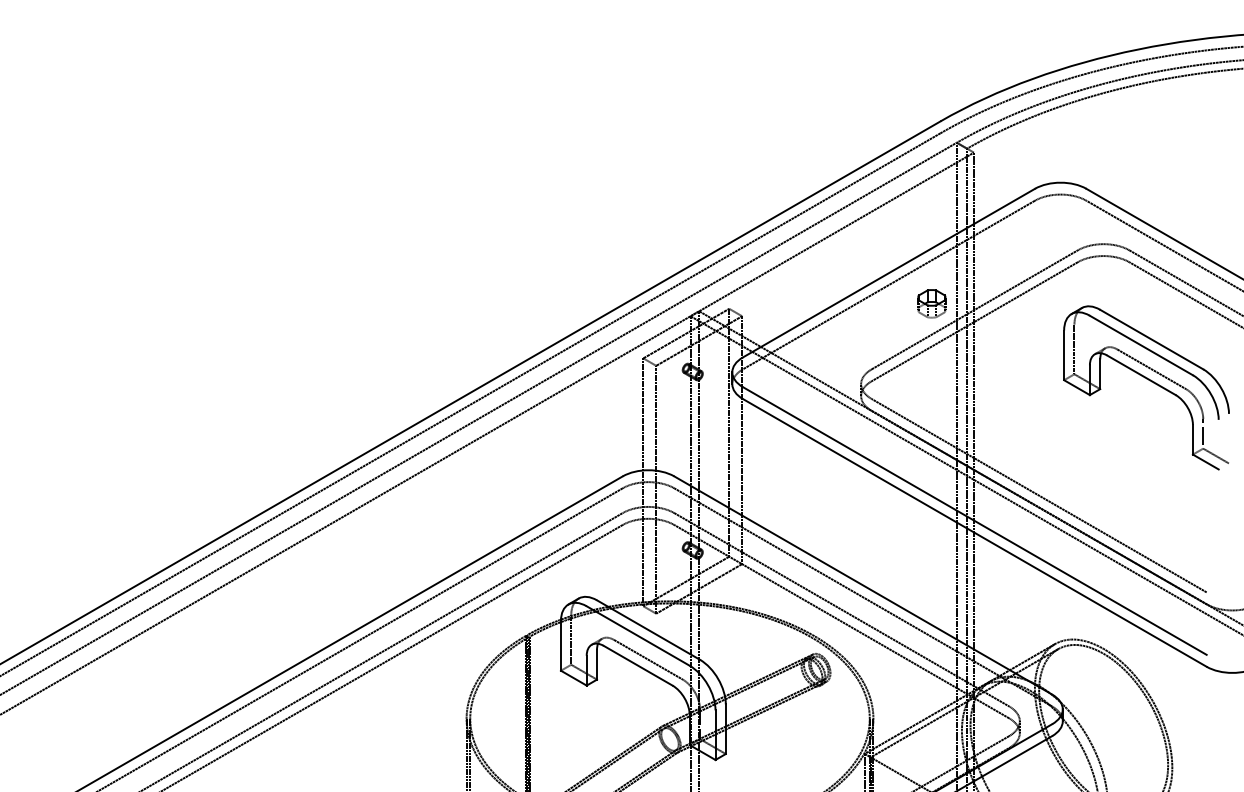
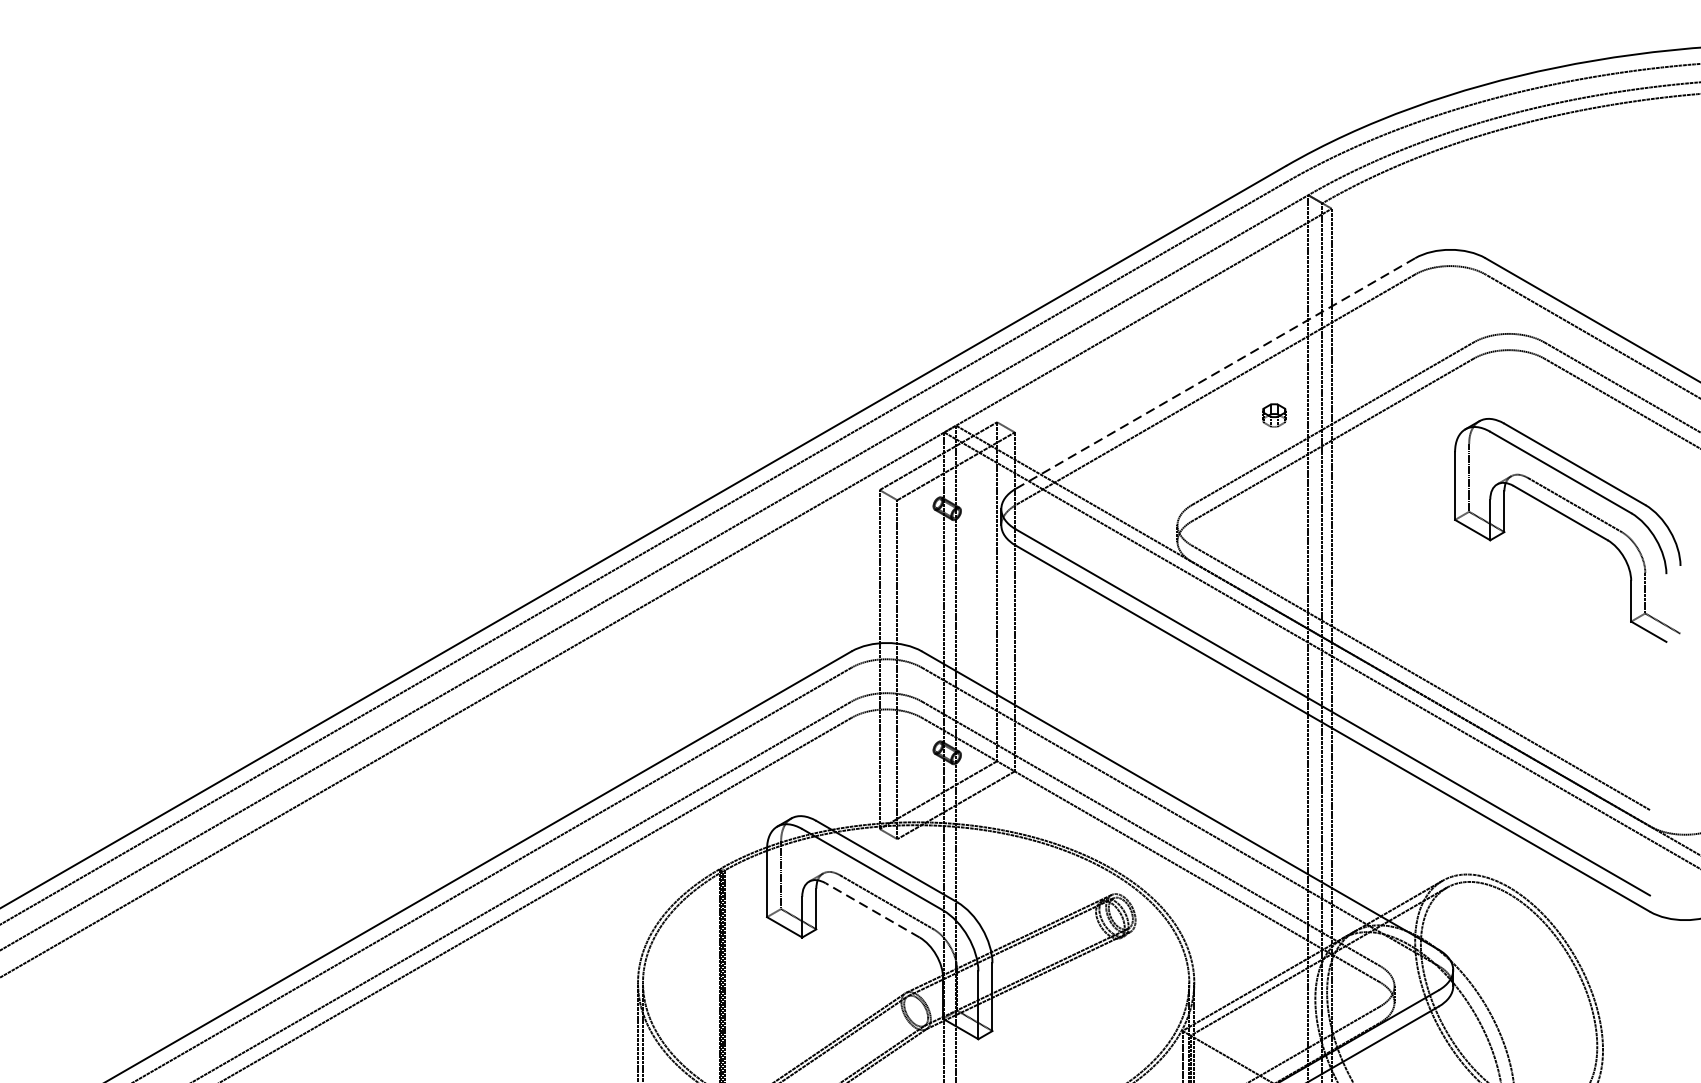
line: (888, 273) -> (1214, 373), solid -> dashed
part: (931, 303) -> (1273, 415), size x0.6
line: (638, 665) -> (873, 910), solid -> dashed

